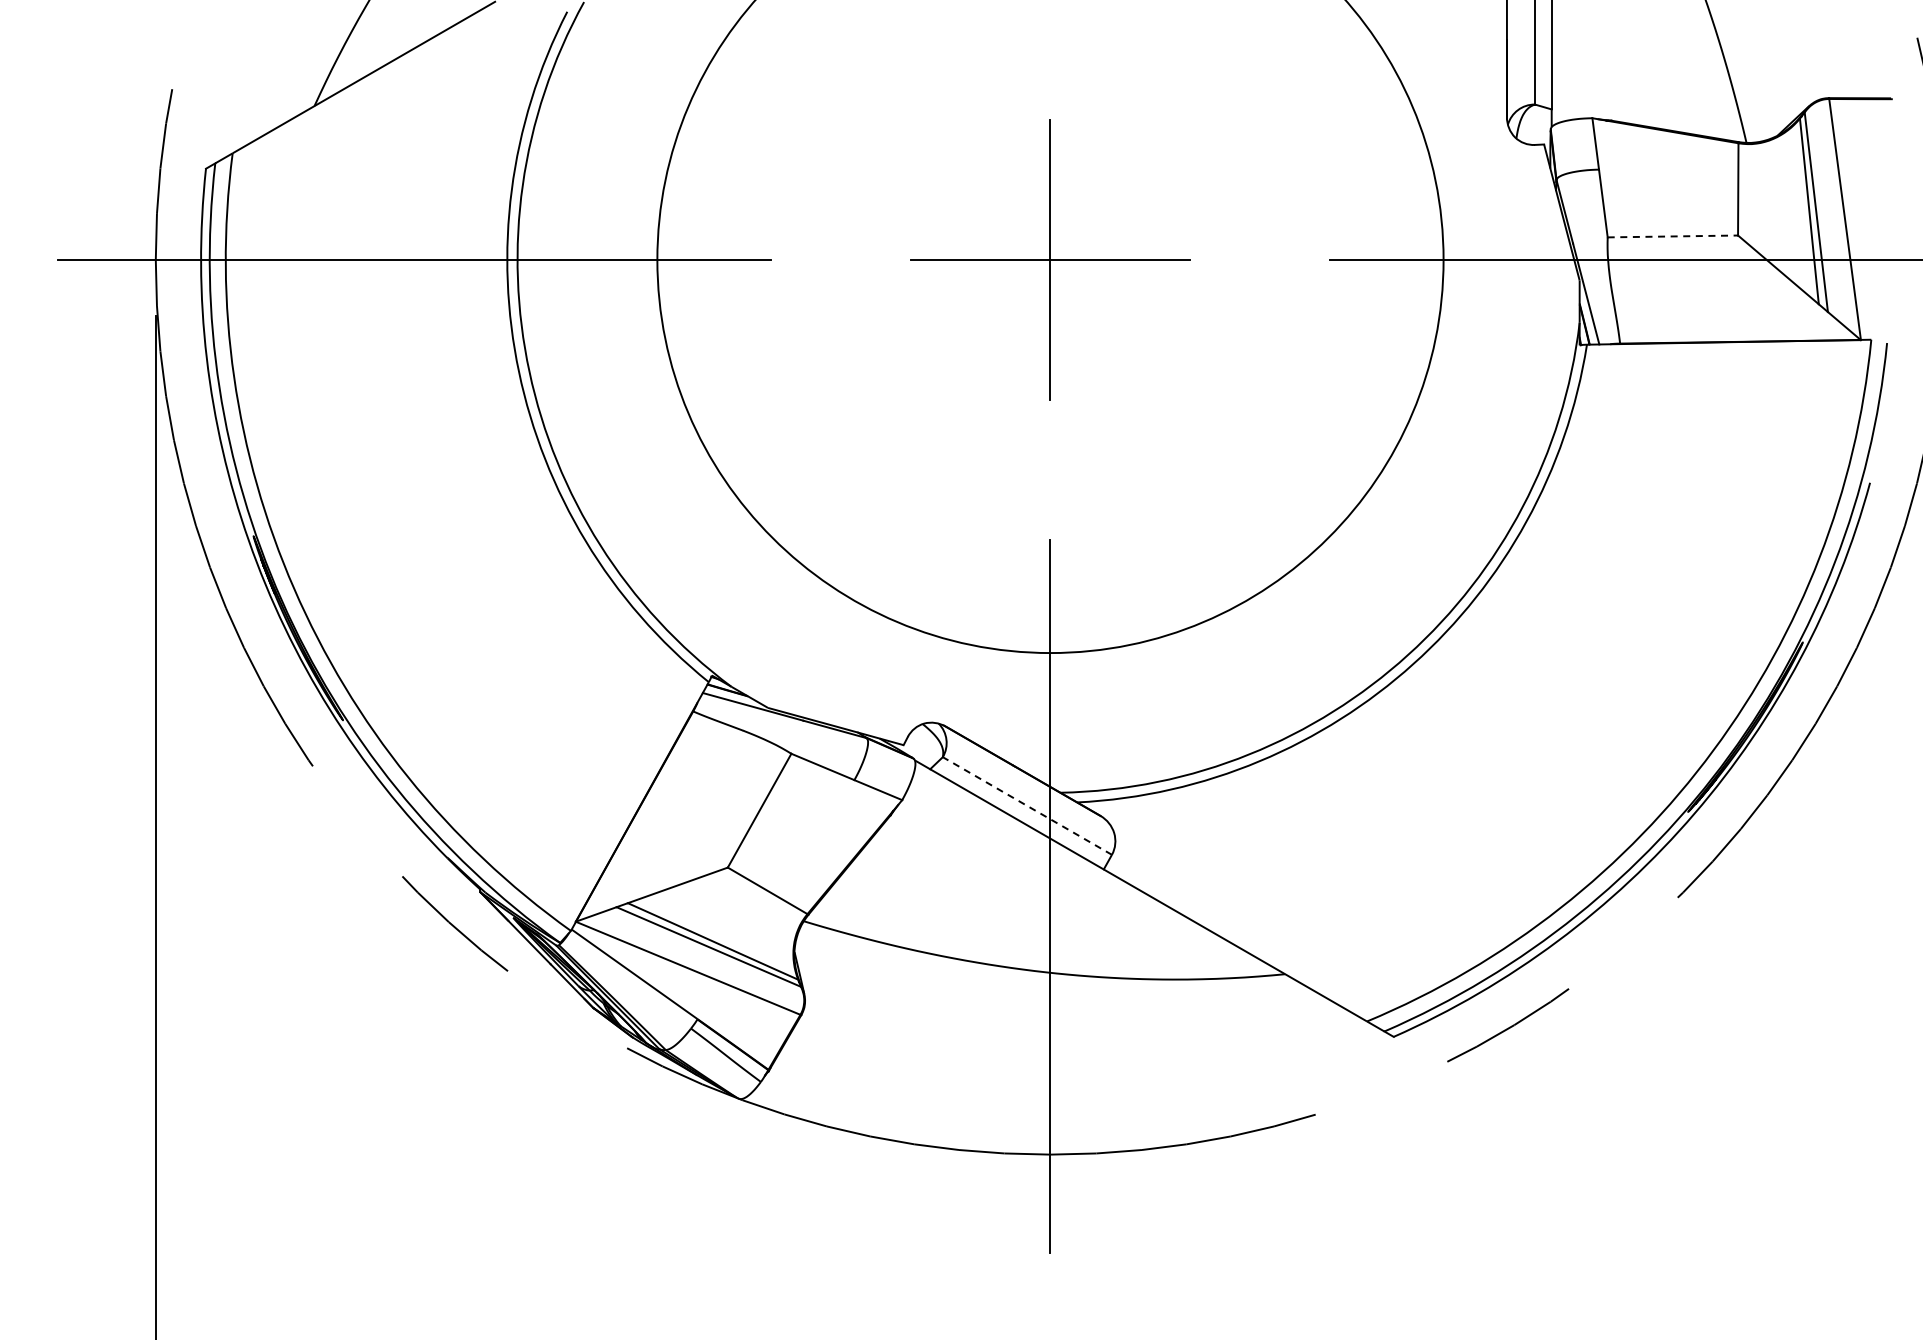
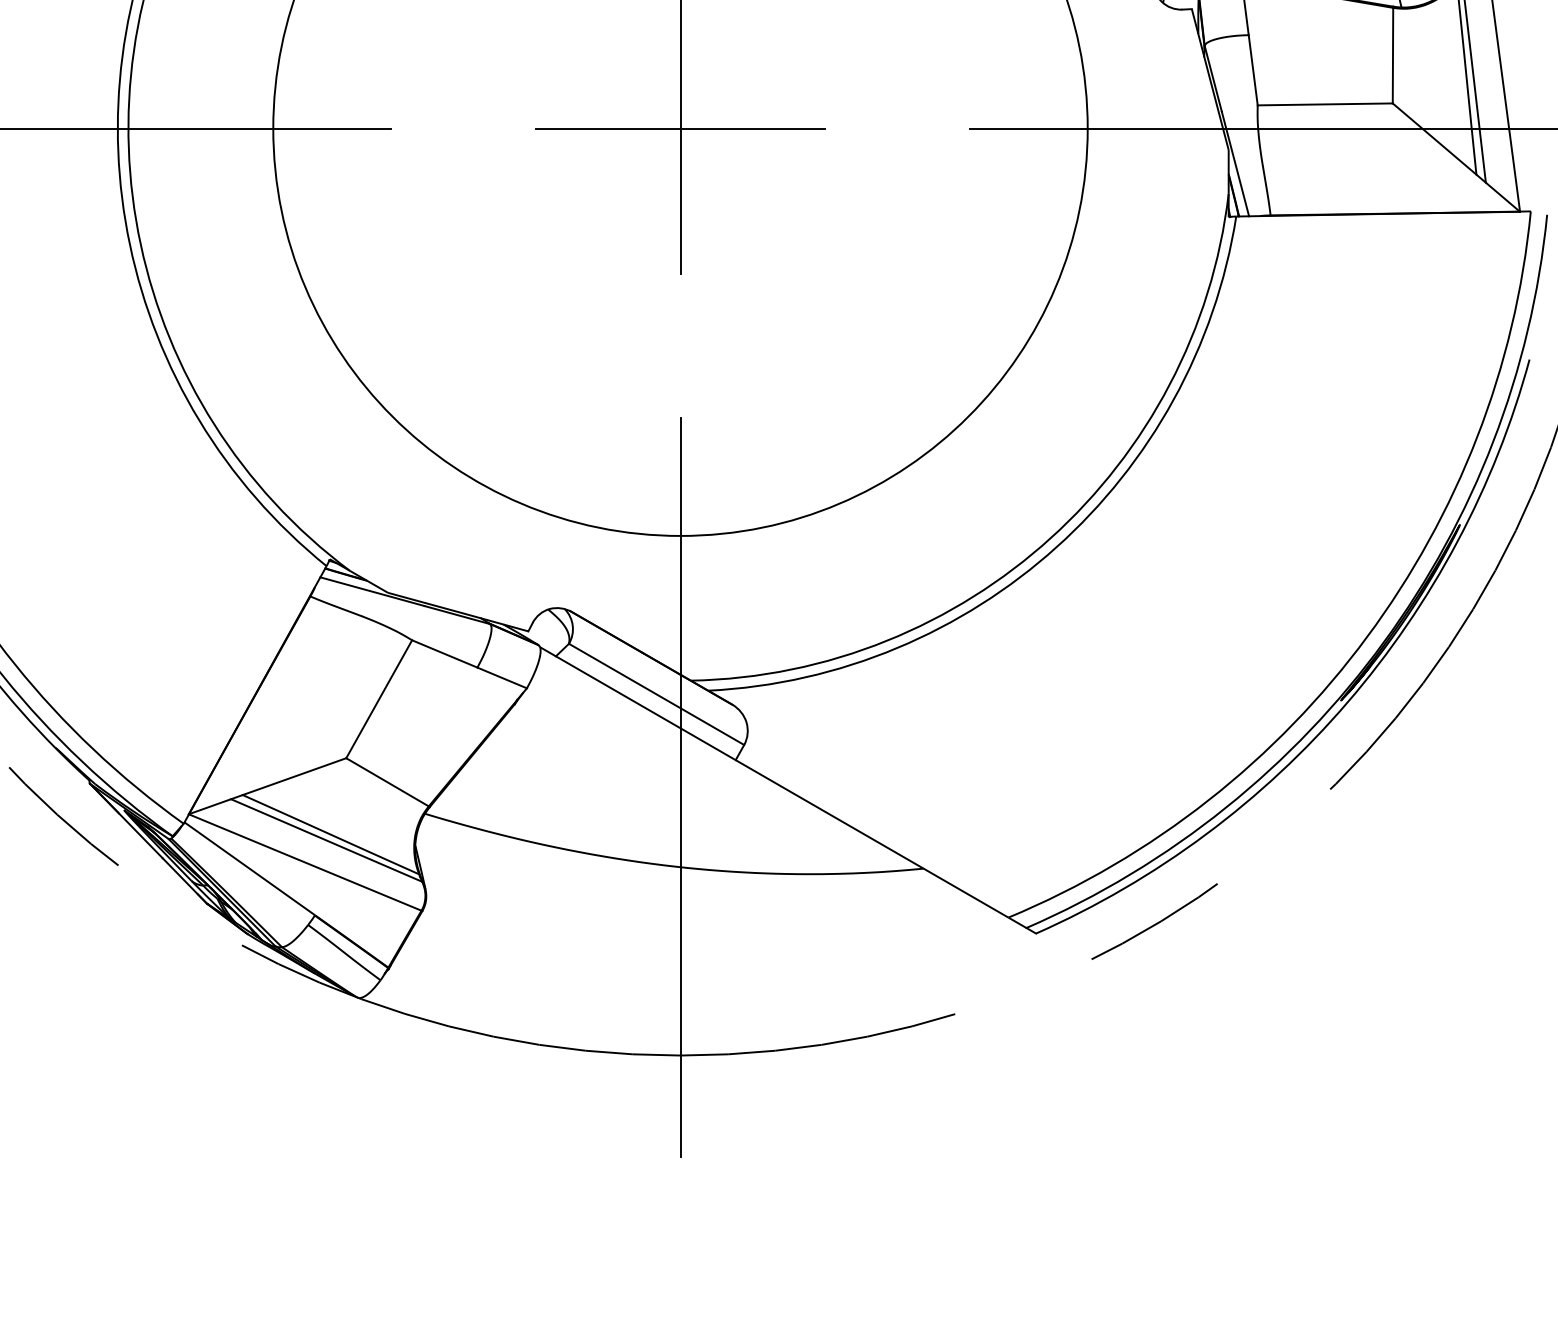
line: (1673, 236) -> (1325, 104), dashed -> solid
line: (1027, 806) -> (656, 694), dashed -> solid

